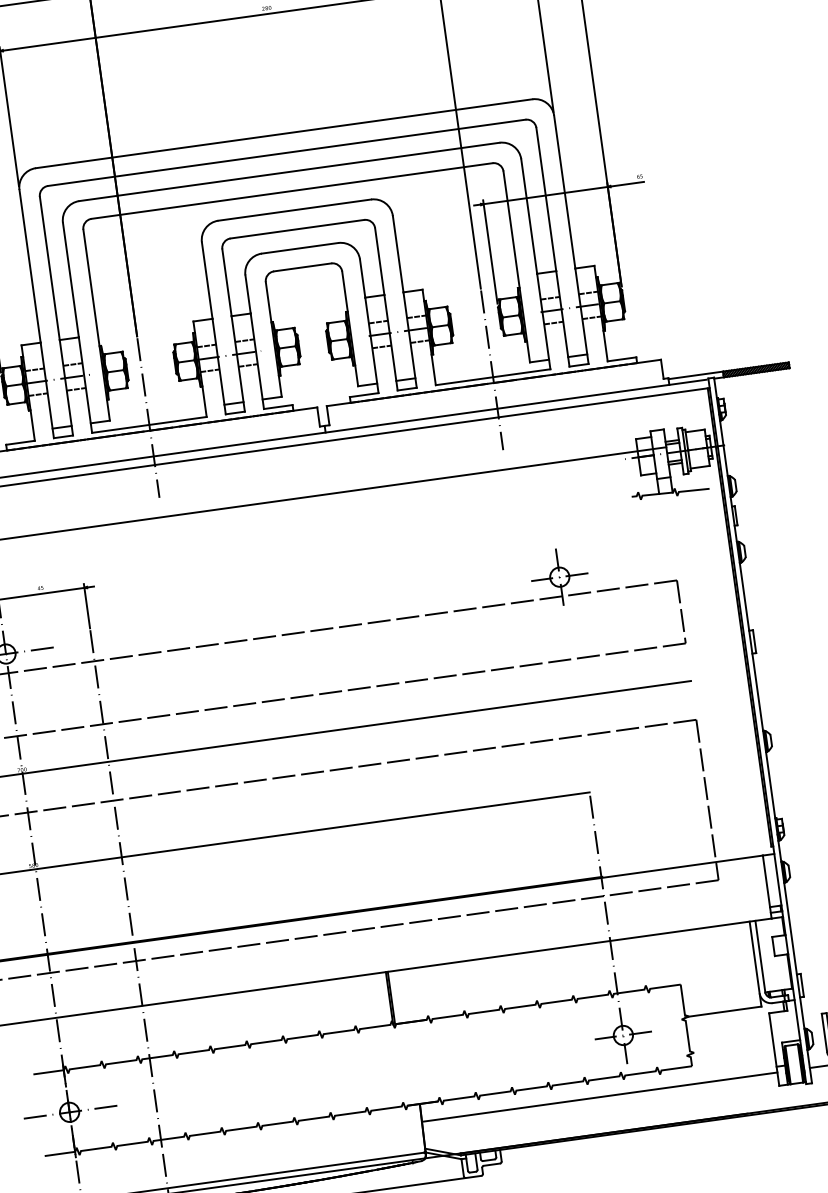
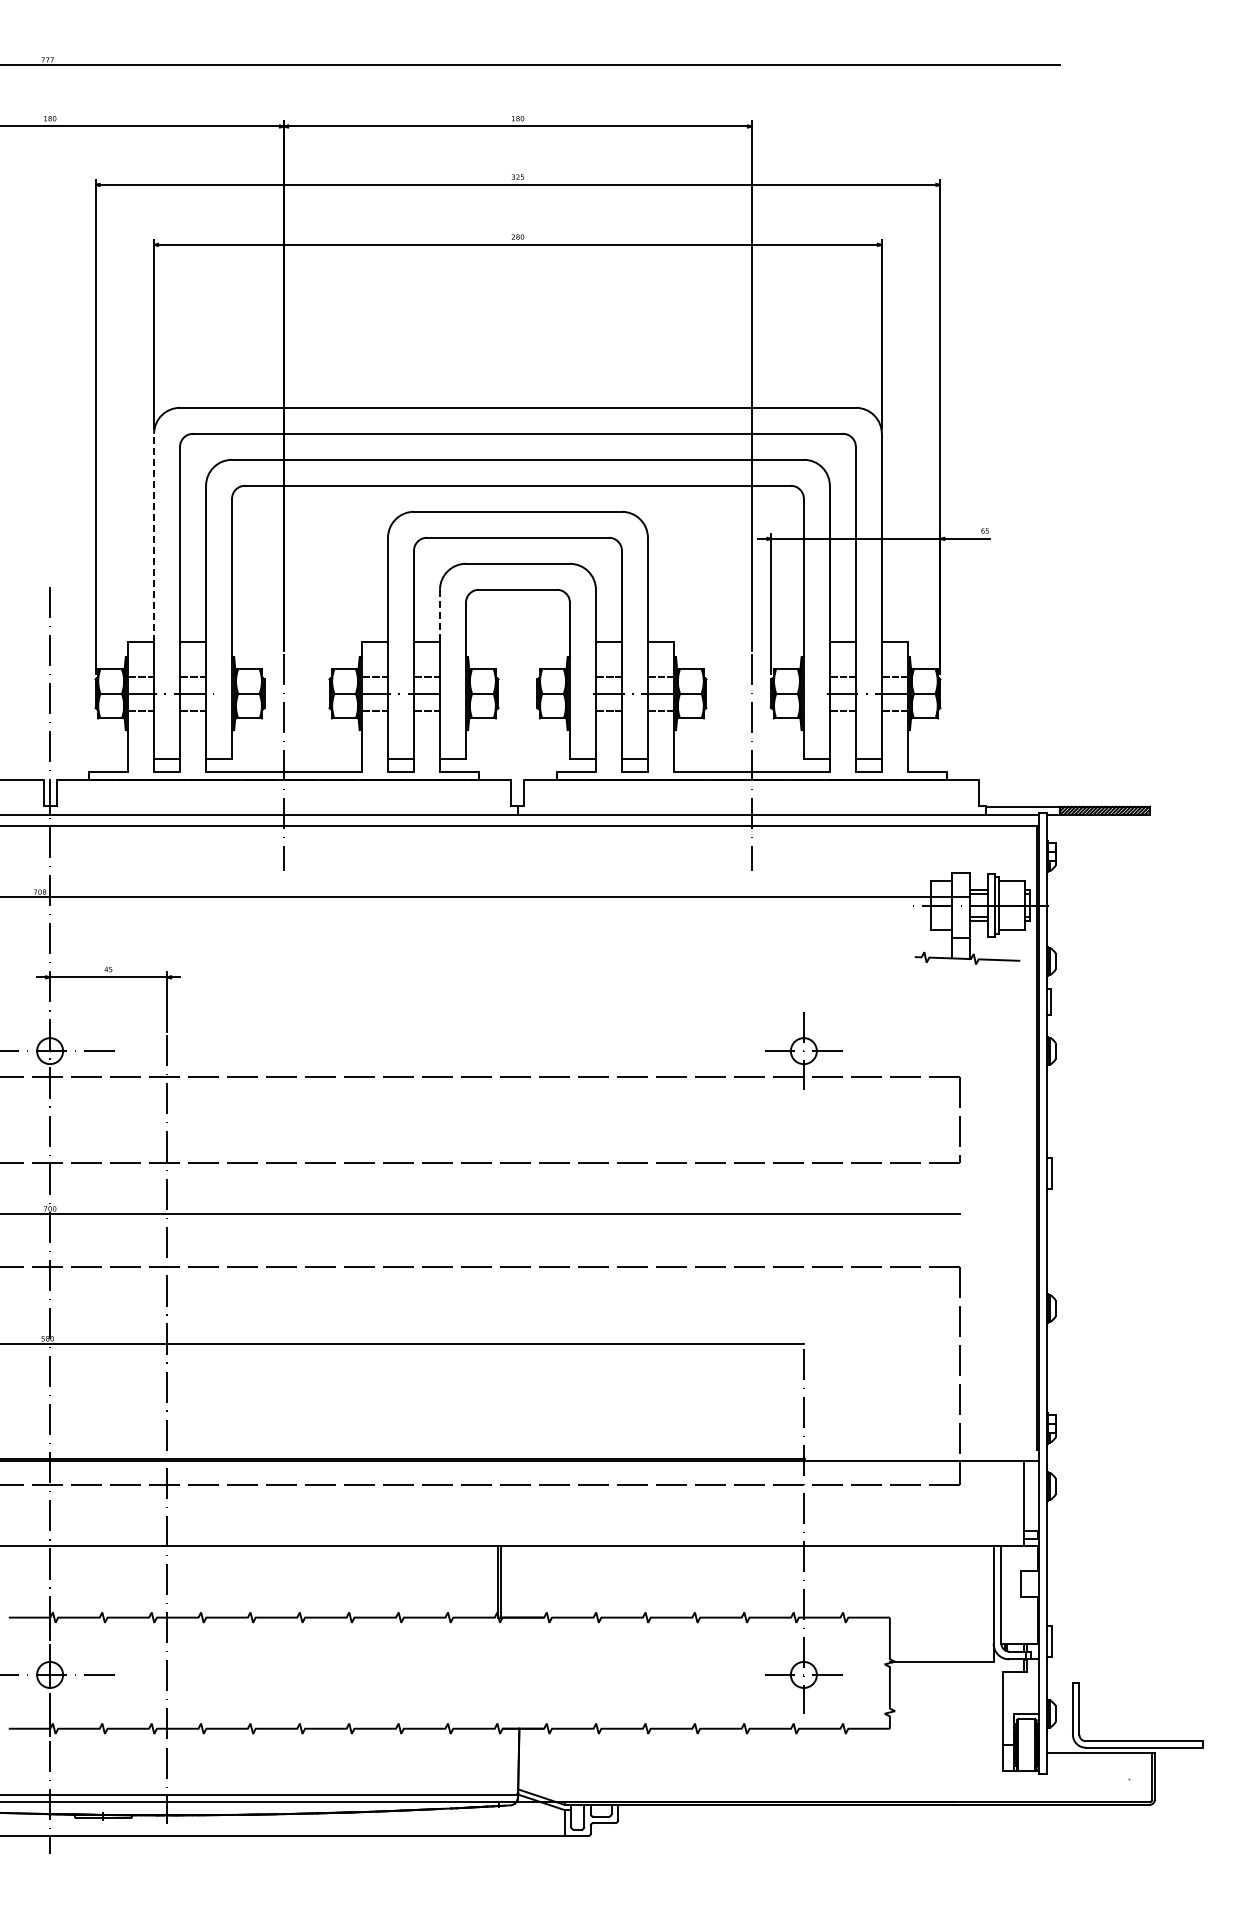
line: (30, 266) -> (154, 537), solid -> dashed
line: (248, 294) -> (440, 615), solid -> dashed
line: (599, 1096) -> (760, 1752), removed

